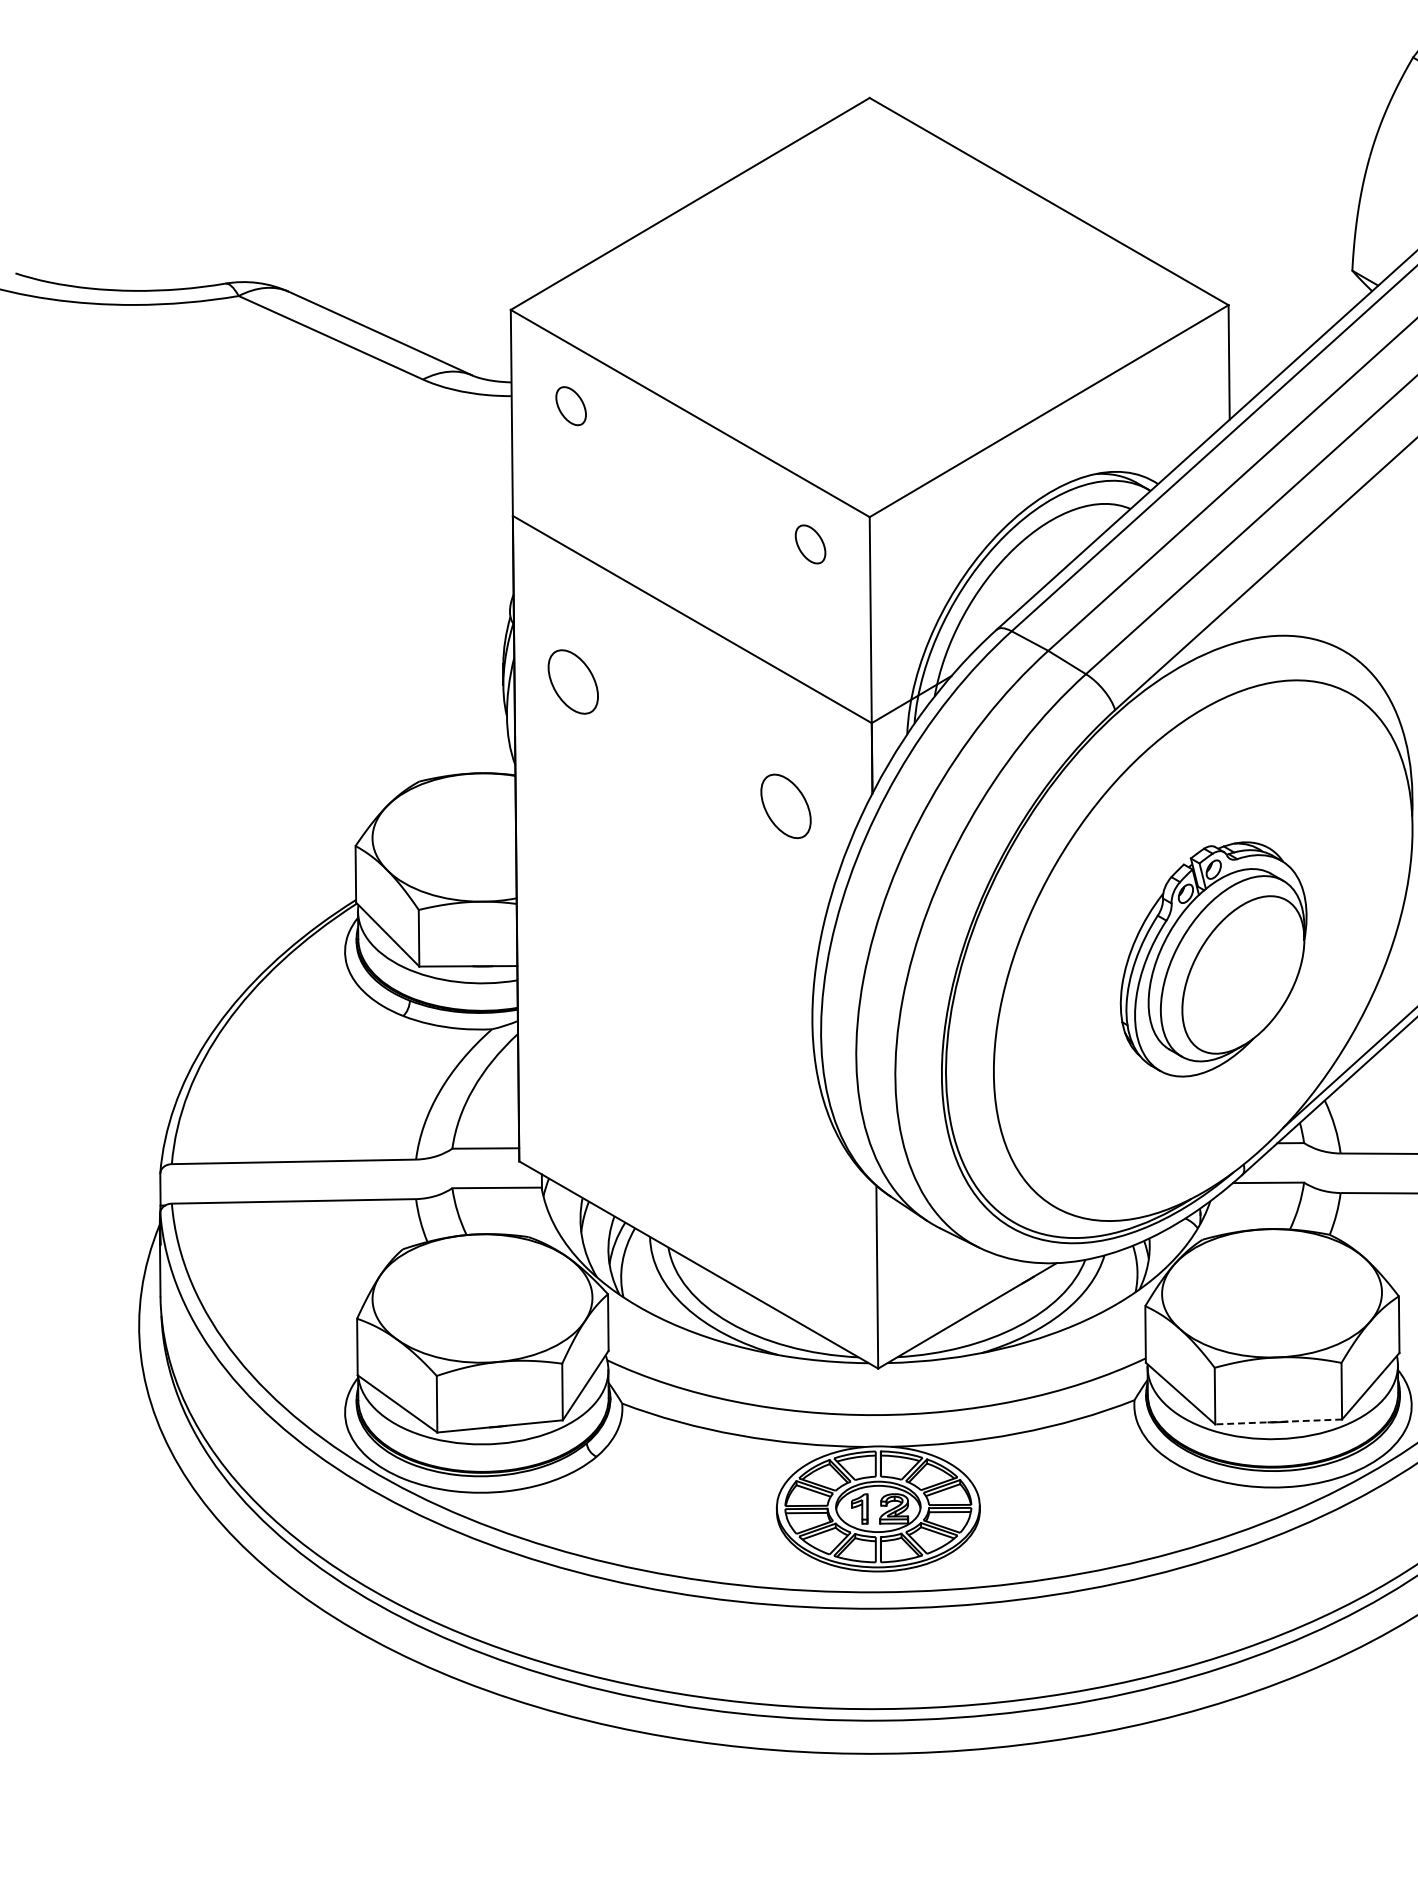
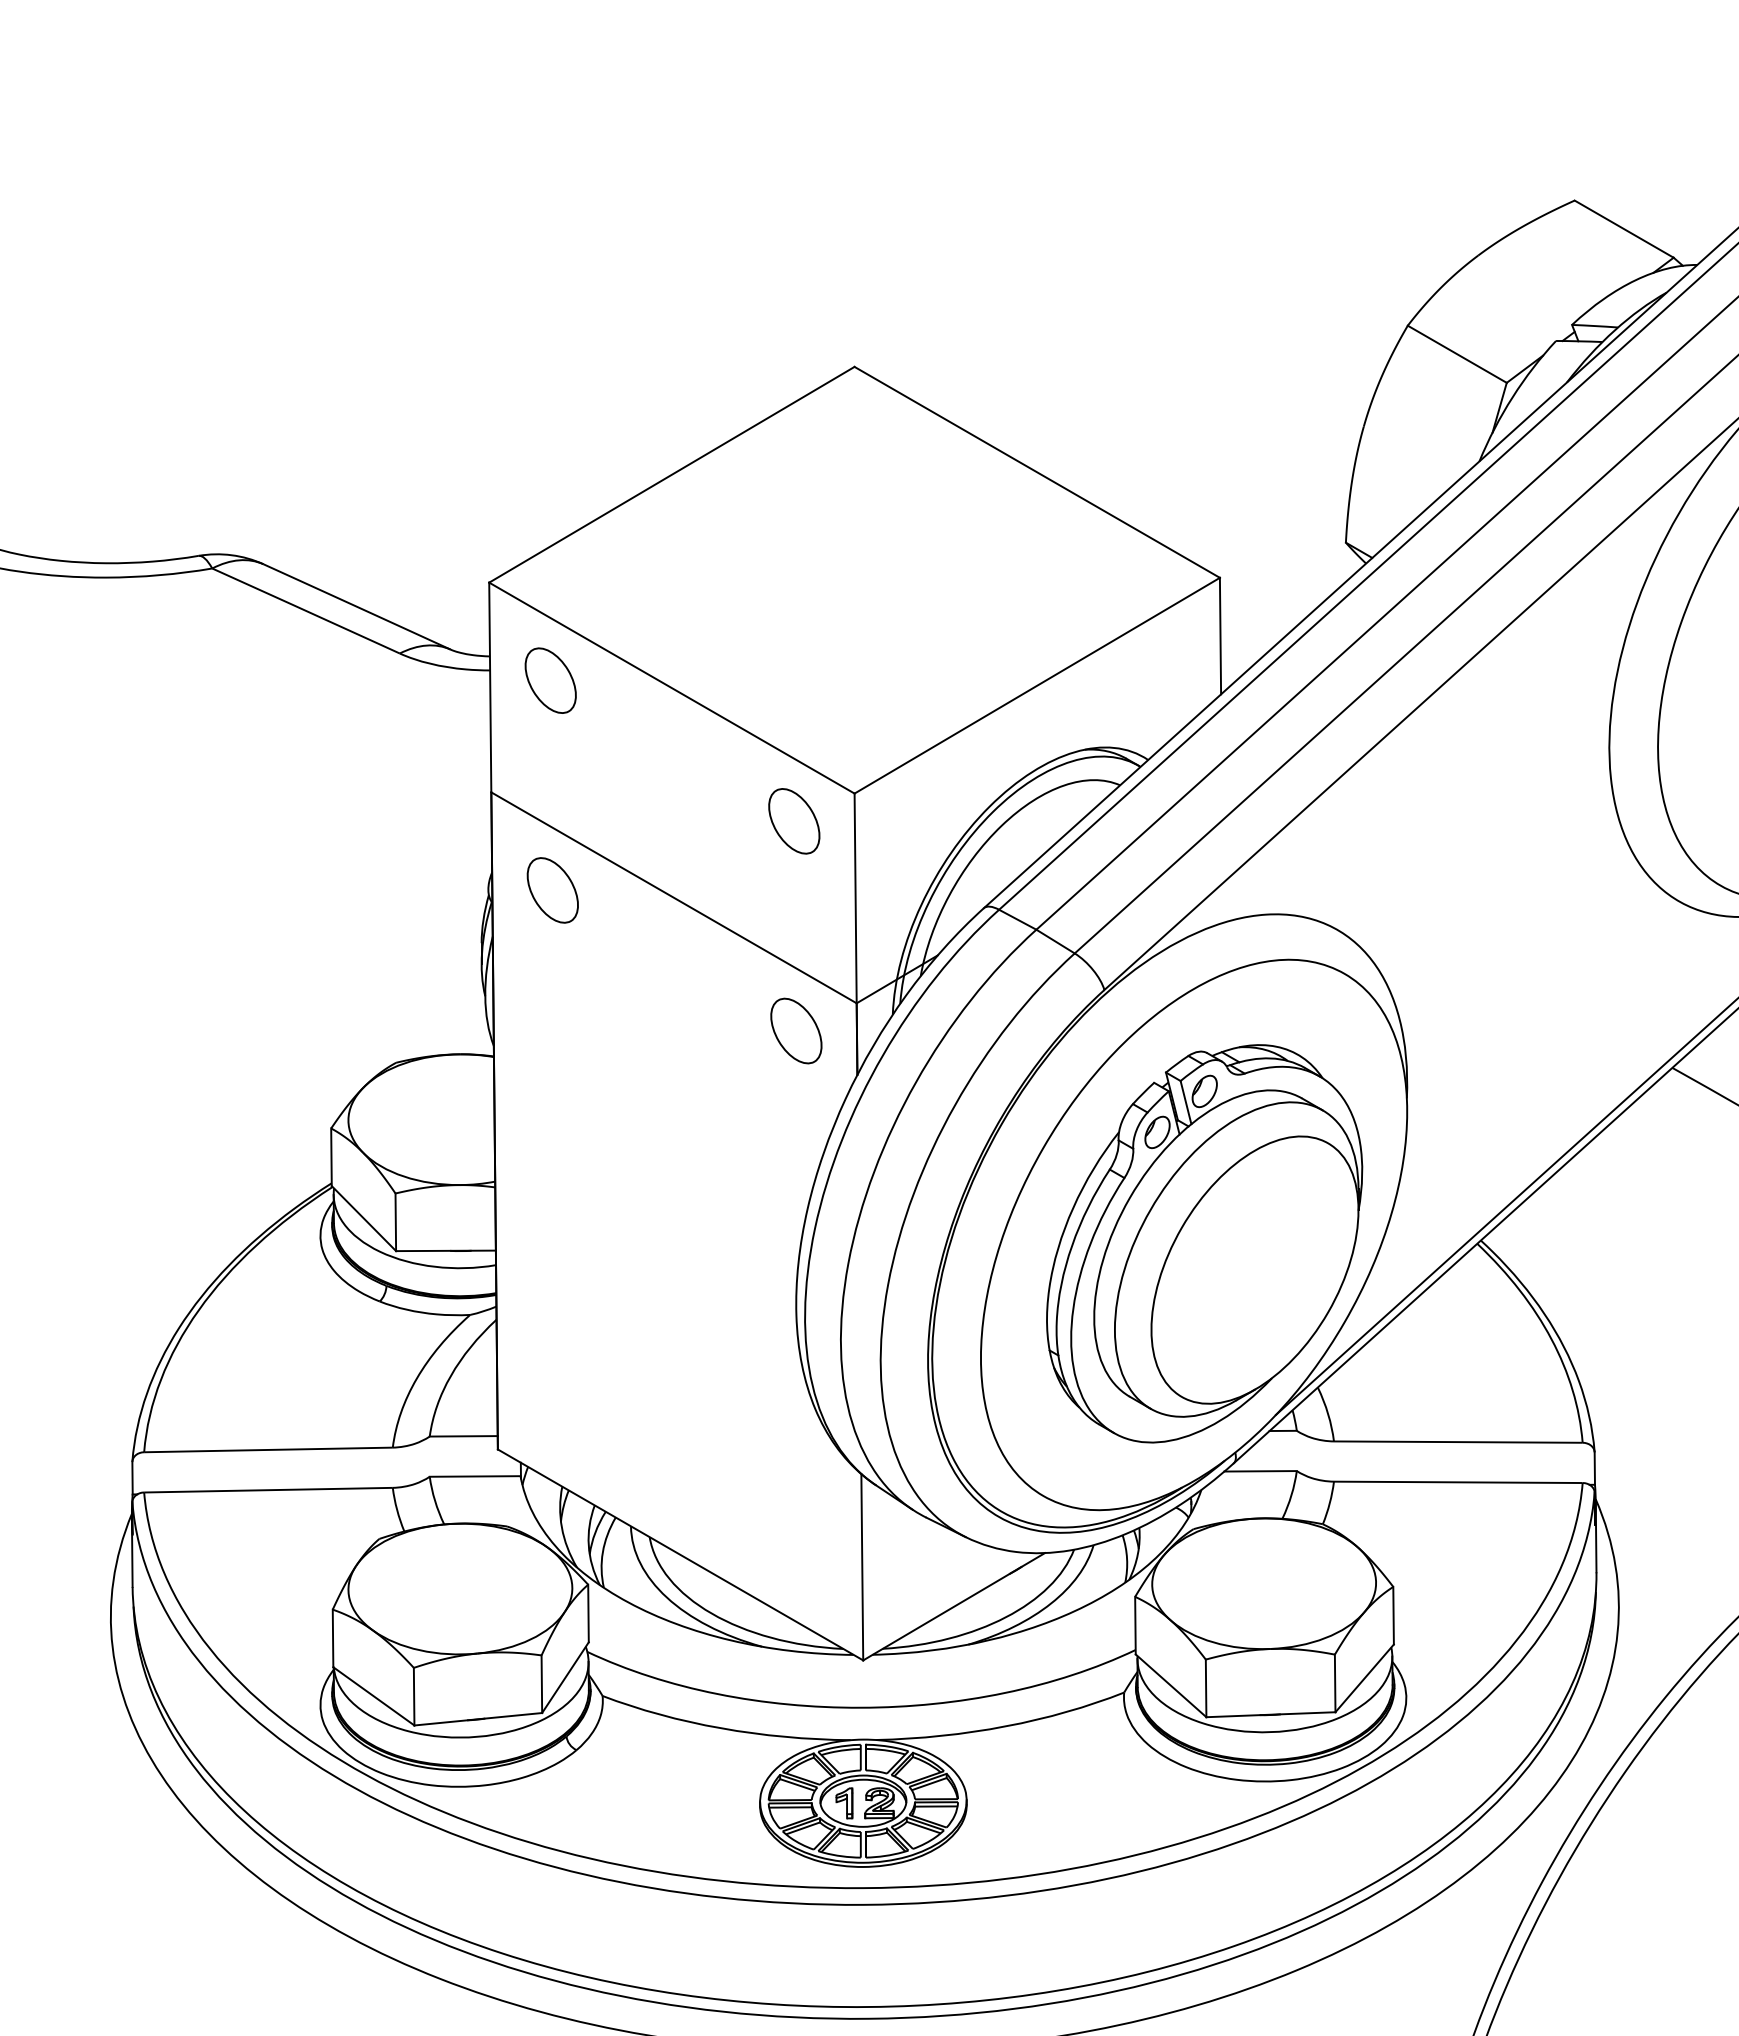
part: (571, 406) -> (550, 680), size x1.67
part: (810, 544) -> (794, 821), size x1.67
part: (572, 682) -> (552, 890), moved
part: (786, 805) -> (796, 1030), moved
part: (1213, 959) -> (1204, 1243), size x1.67
line: (1278, 1421) -> (1270, 1714), dashed -> solid

